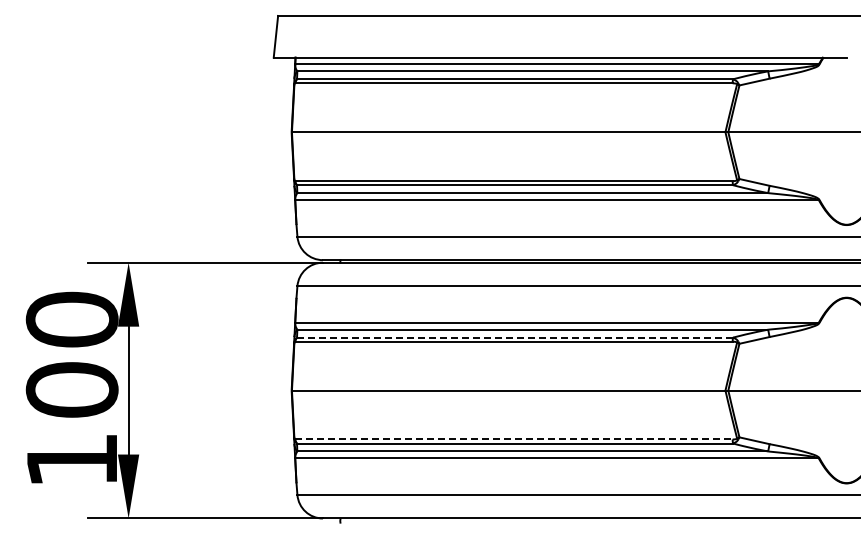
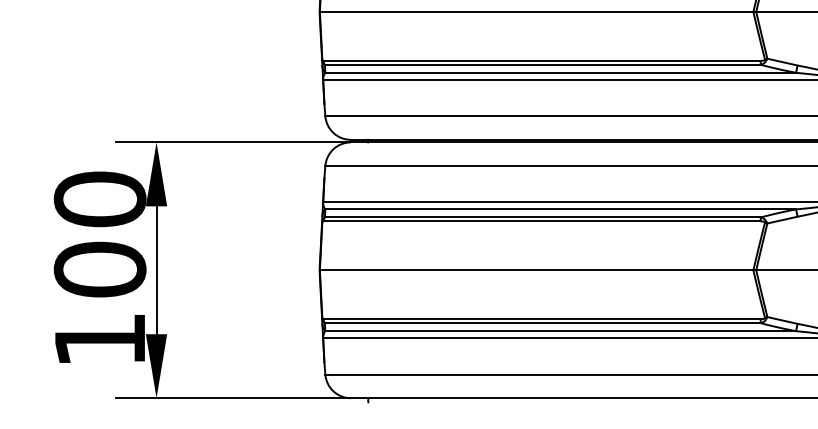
line: (515, 337) -> (543, 217), dashed -> solid
line: (514, 439) -> (542, 319), dashed -> solid

